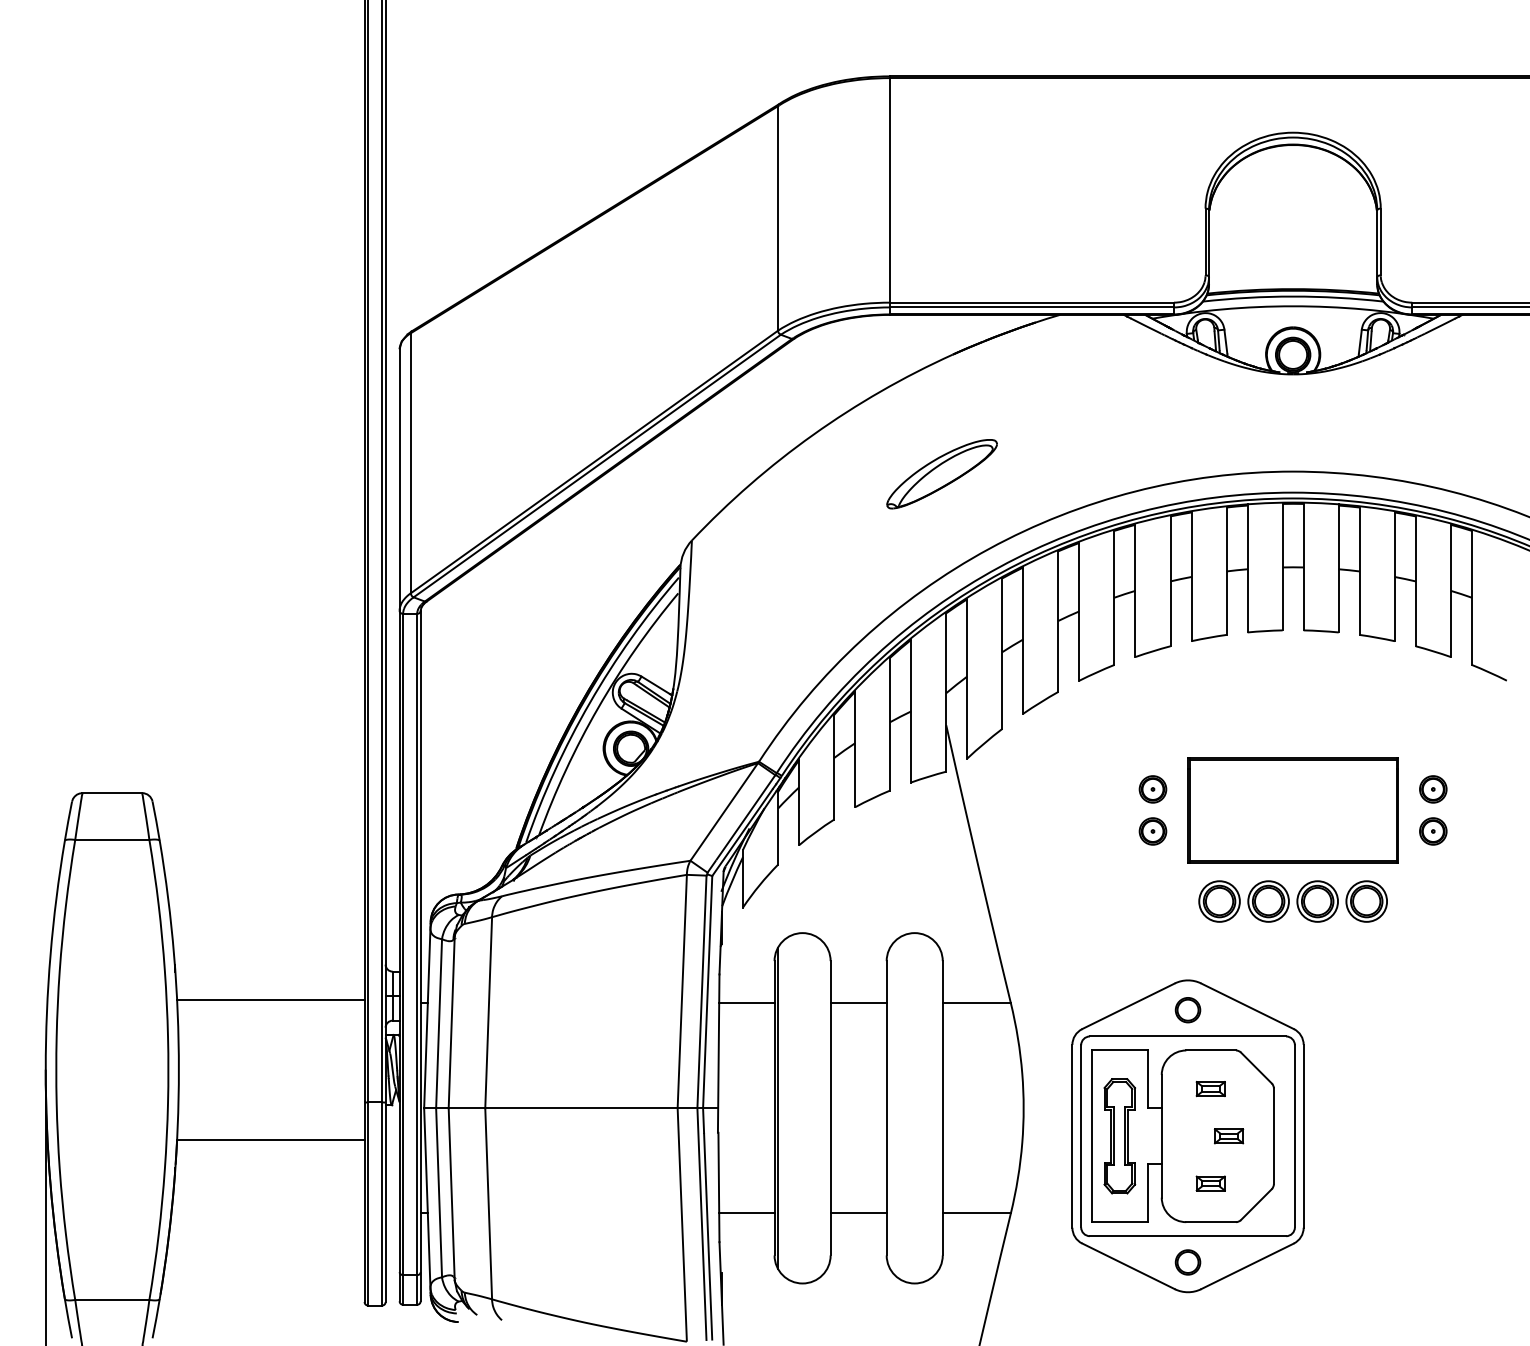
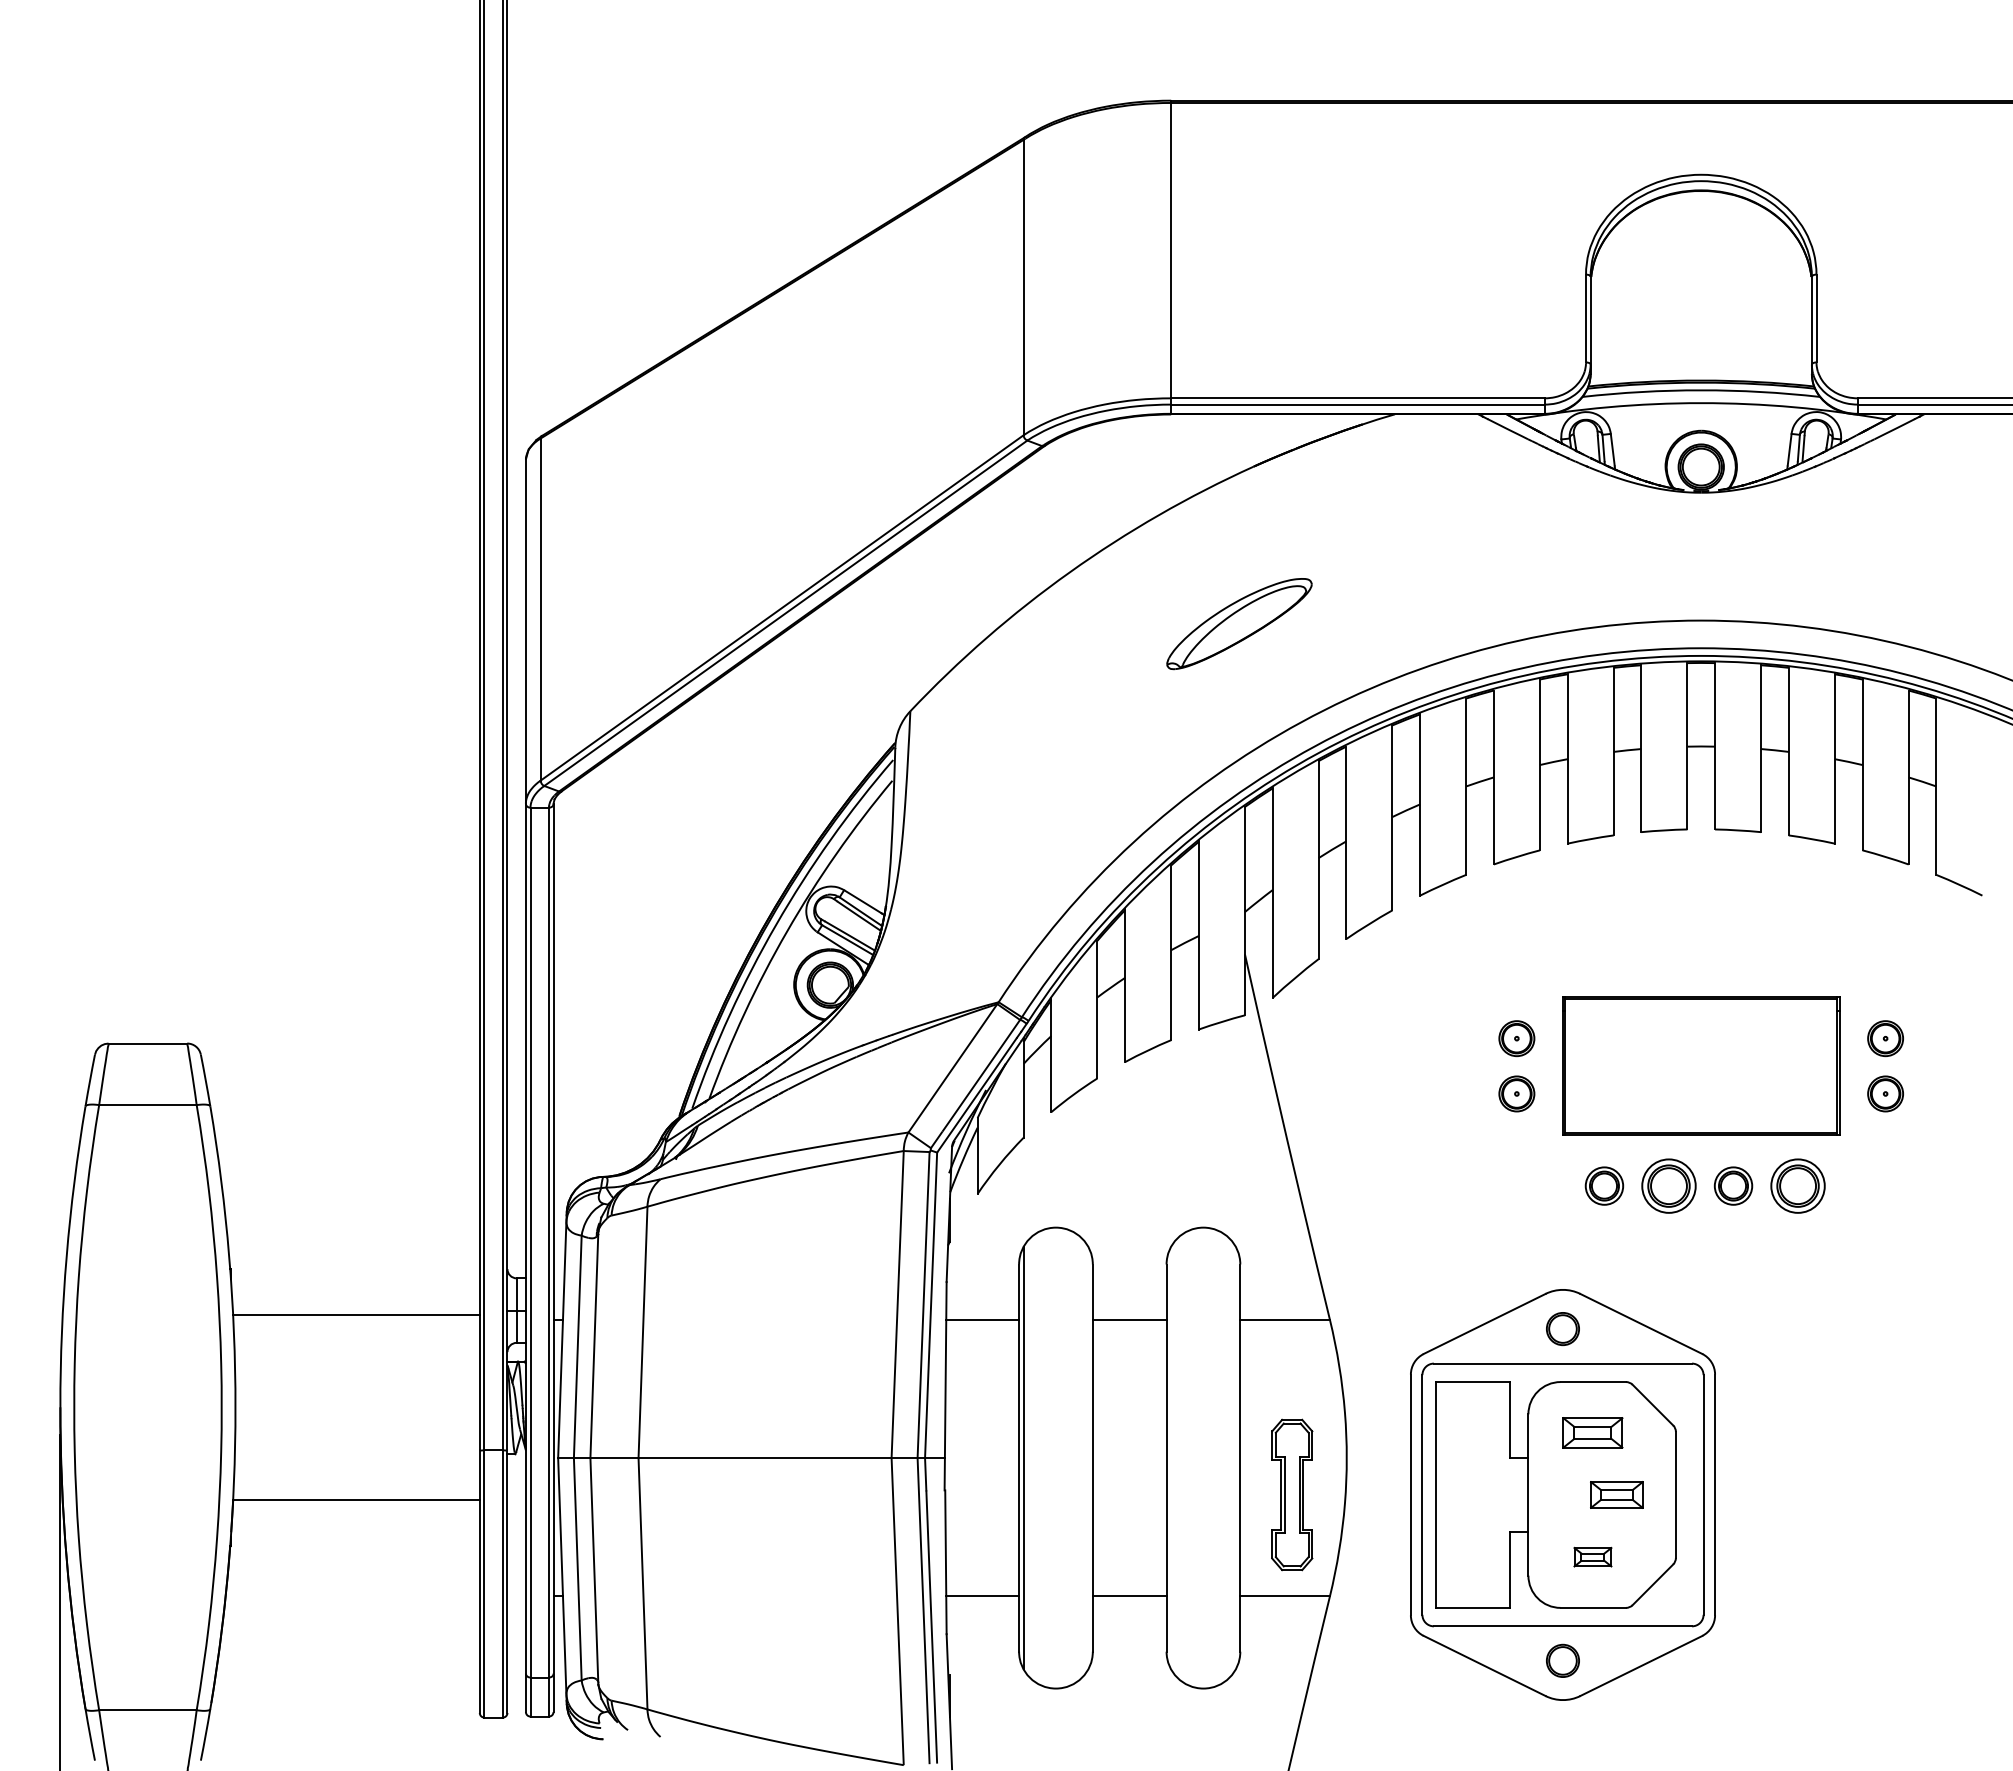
part: (1219, 901) -> (1604, 1185), size x0.7
part: (1317, 901) -> (1733, 1185), size x0.7
part: (1210, 1088) -> (1592, 1432), size x1.6
part: (1120, 1135) -> (1292, 1494), moved
part: (1228, 1135) -> (1616, 1494), size x1.4

